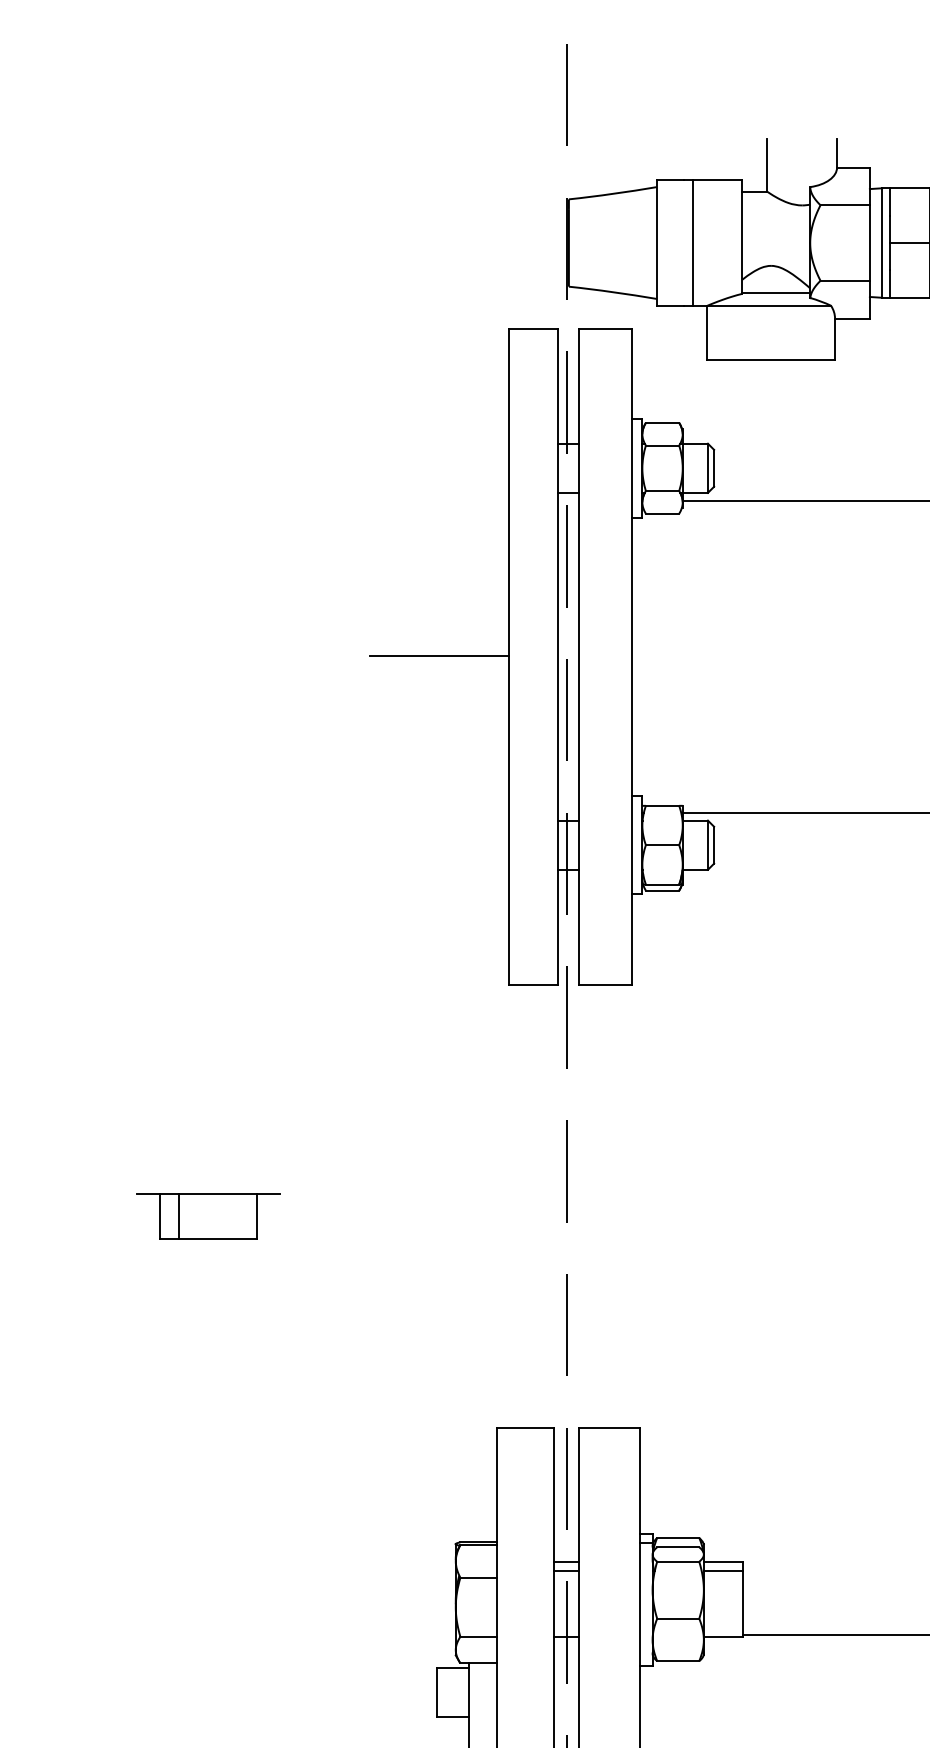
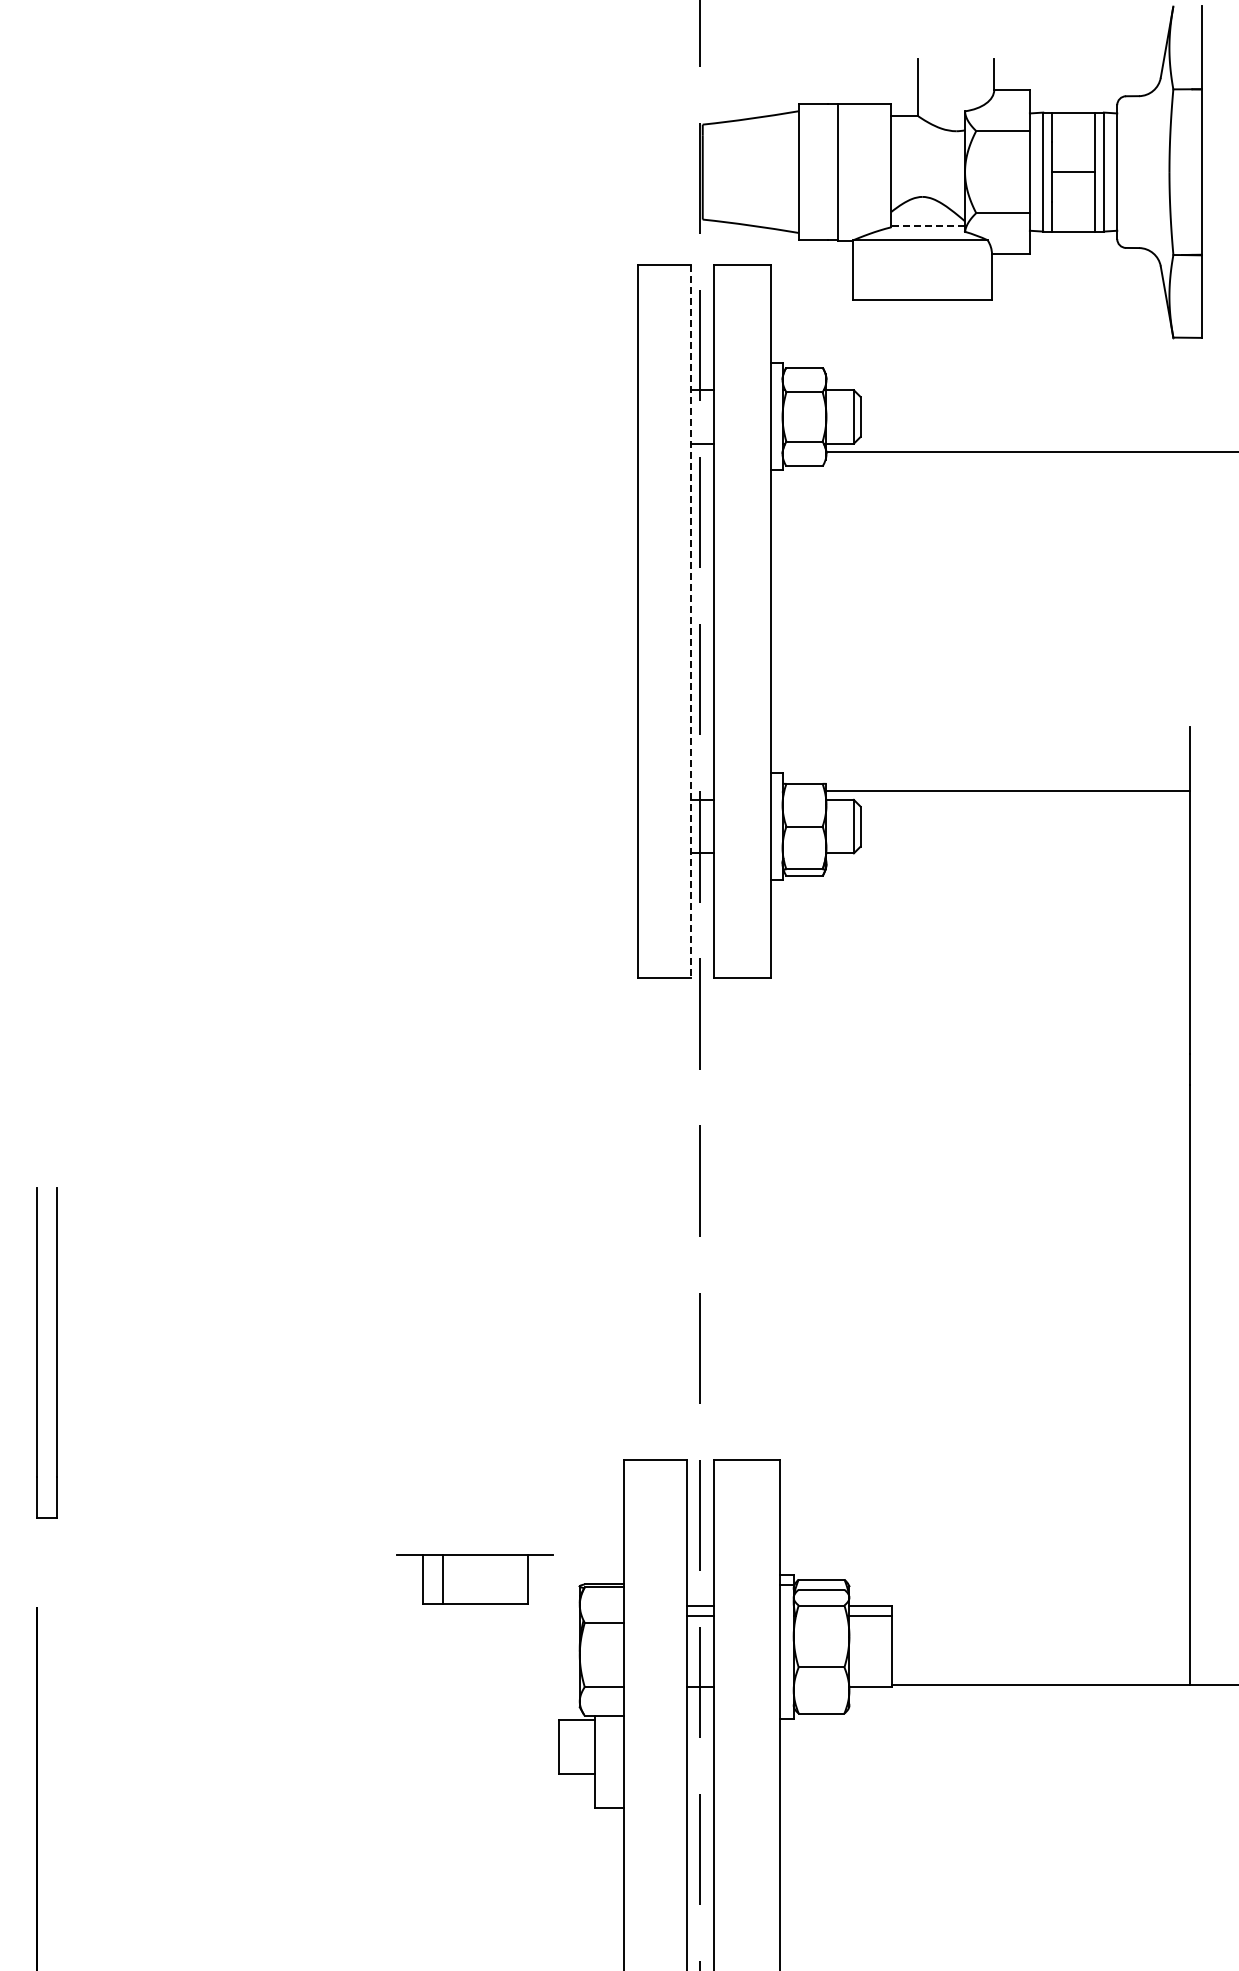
line: (776, 293) -> (928, 226), solid -> dashed
line: (438, 656) -> (561, 621), removed
line: (558, 656) -> (691, 621), solid -> dashed
part: (208, 1216) -> (474, 1579), moved

